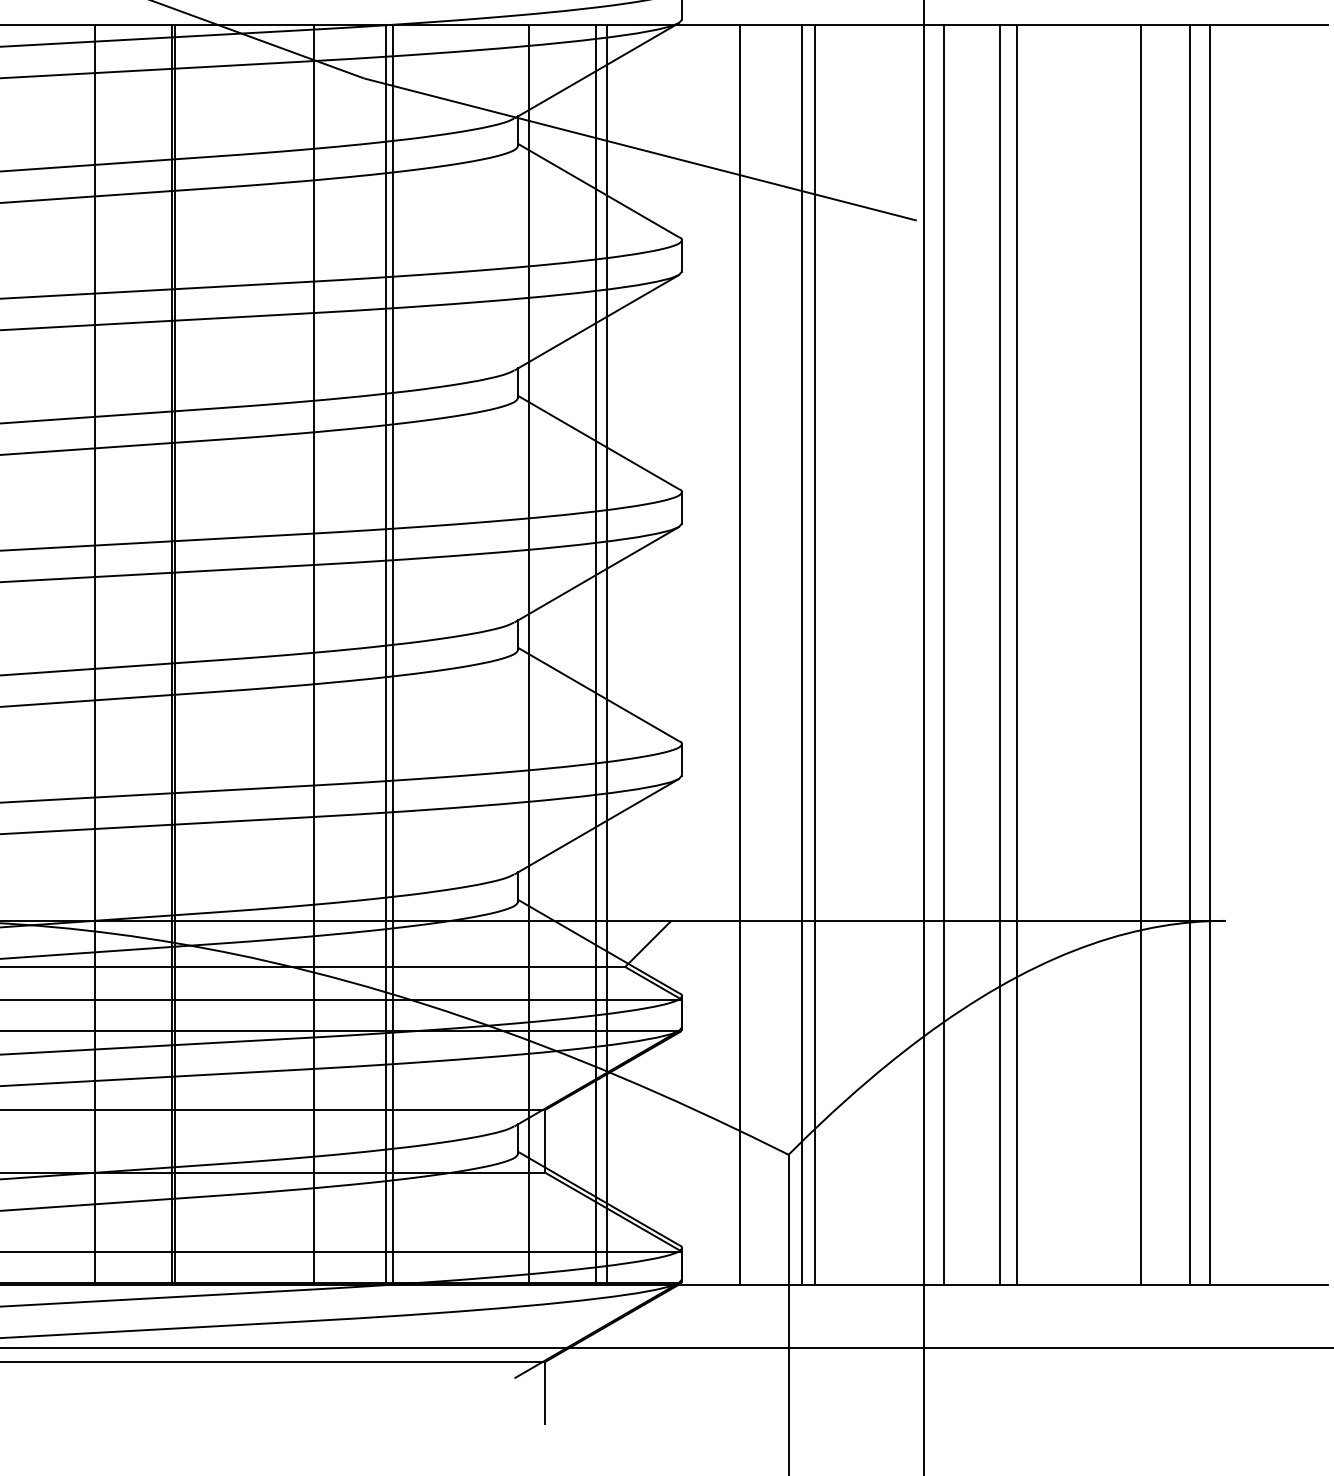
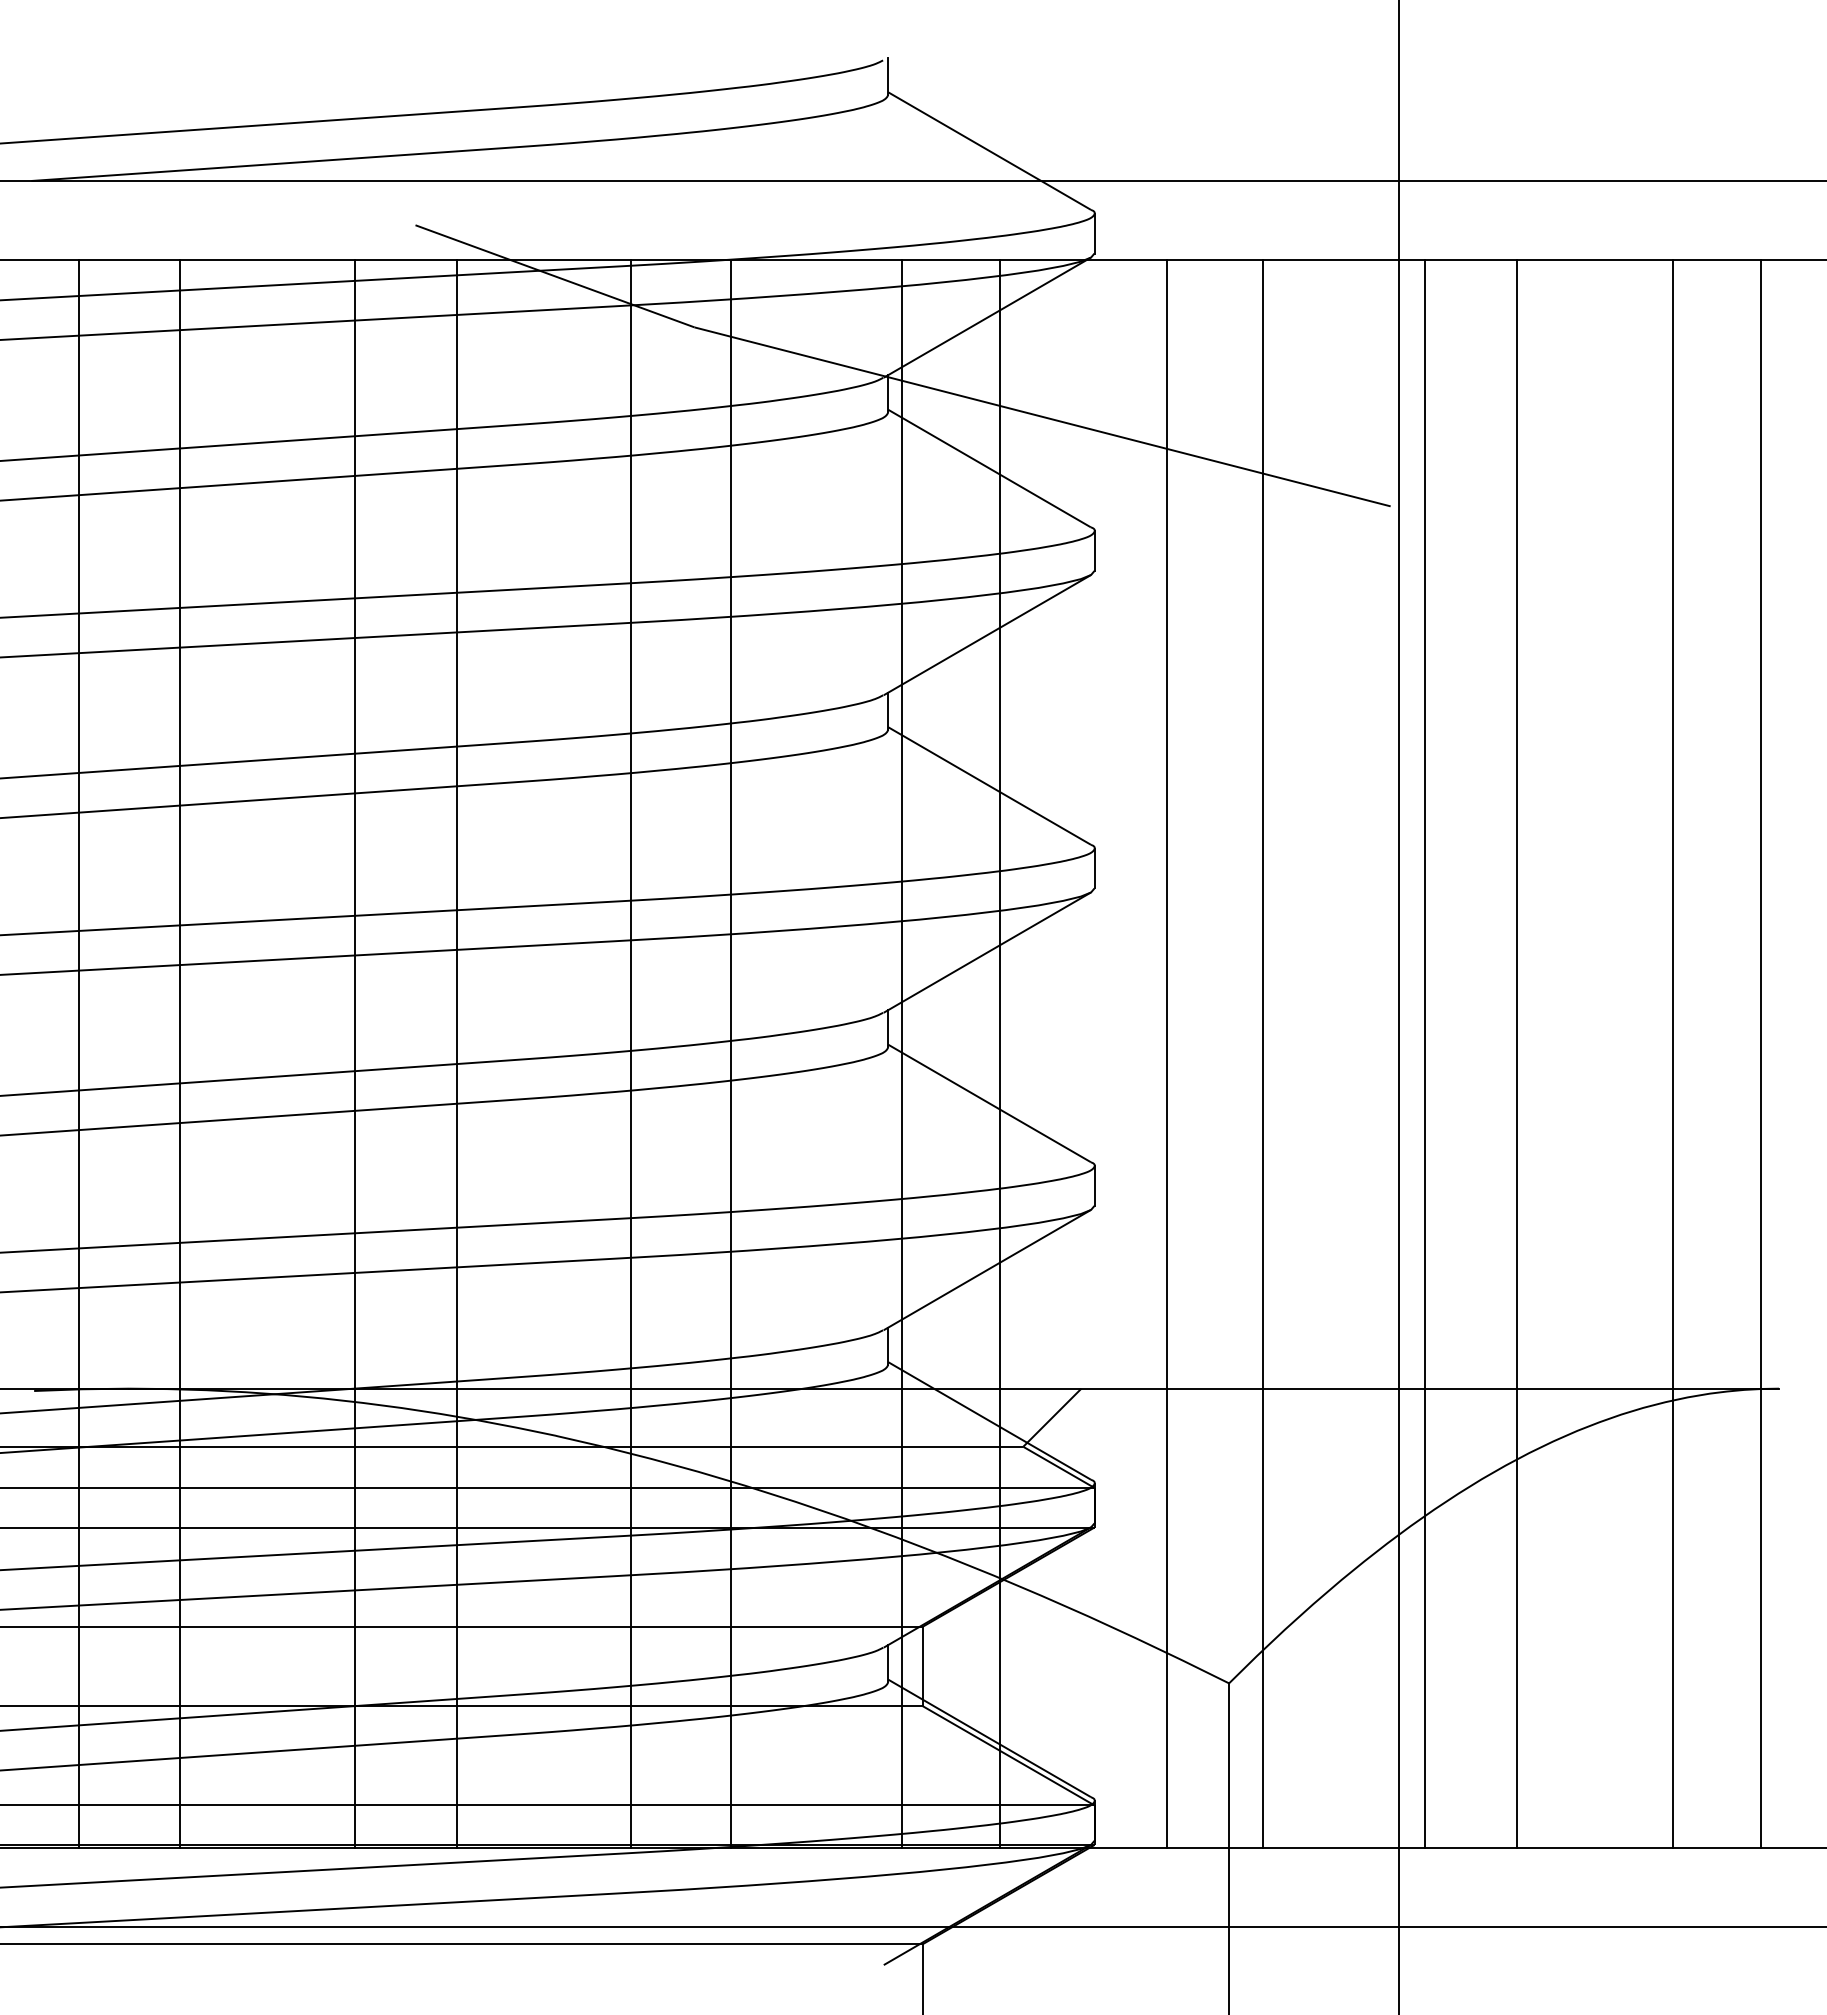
line: (172, 654) -> (452, 1053), removed
line: (385, 654) -> (721, 1053), removed
line: (596, 654) -> (986, 1053), removed
line: (801, 654) -> (1245, 1053), removed
line: (1000, 654) -> (1495, 1053), removed
line: (1190, 654) -> (1735, 1053), removed

